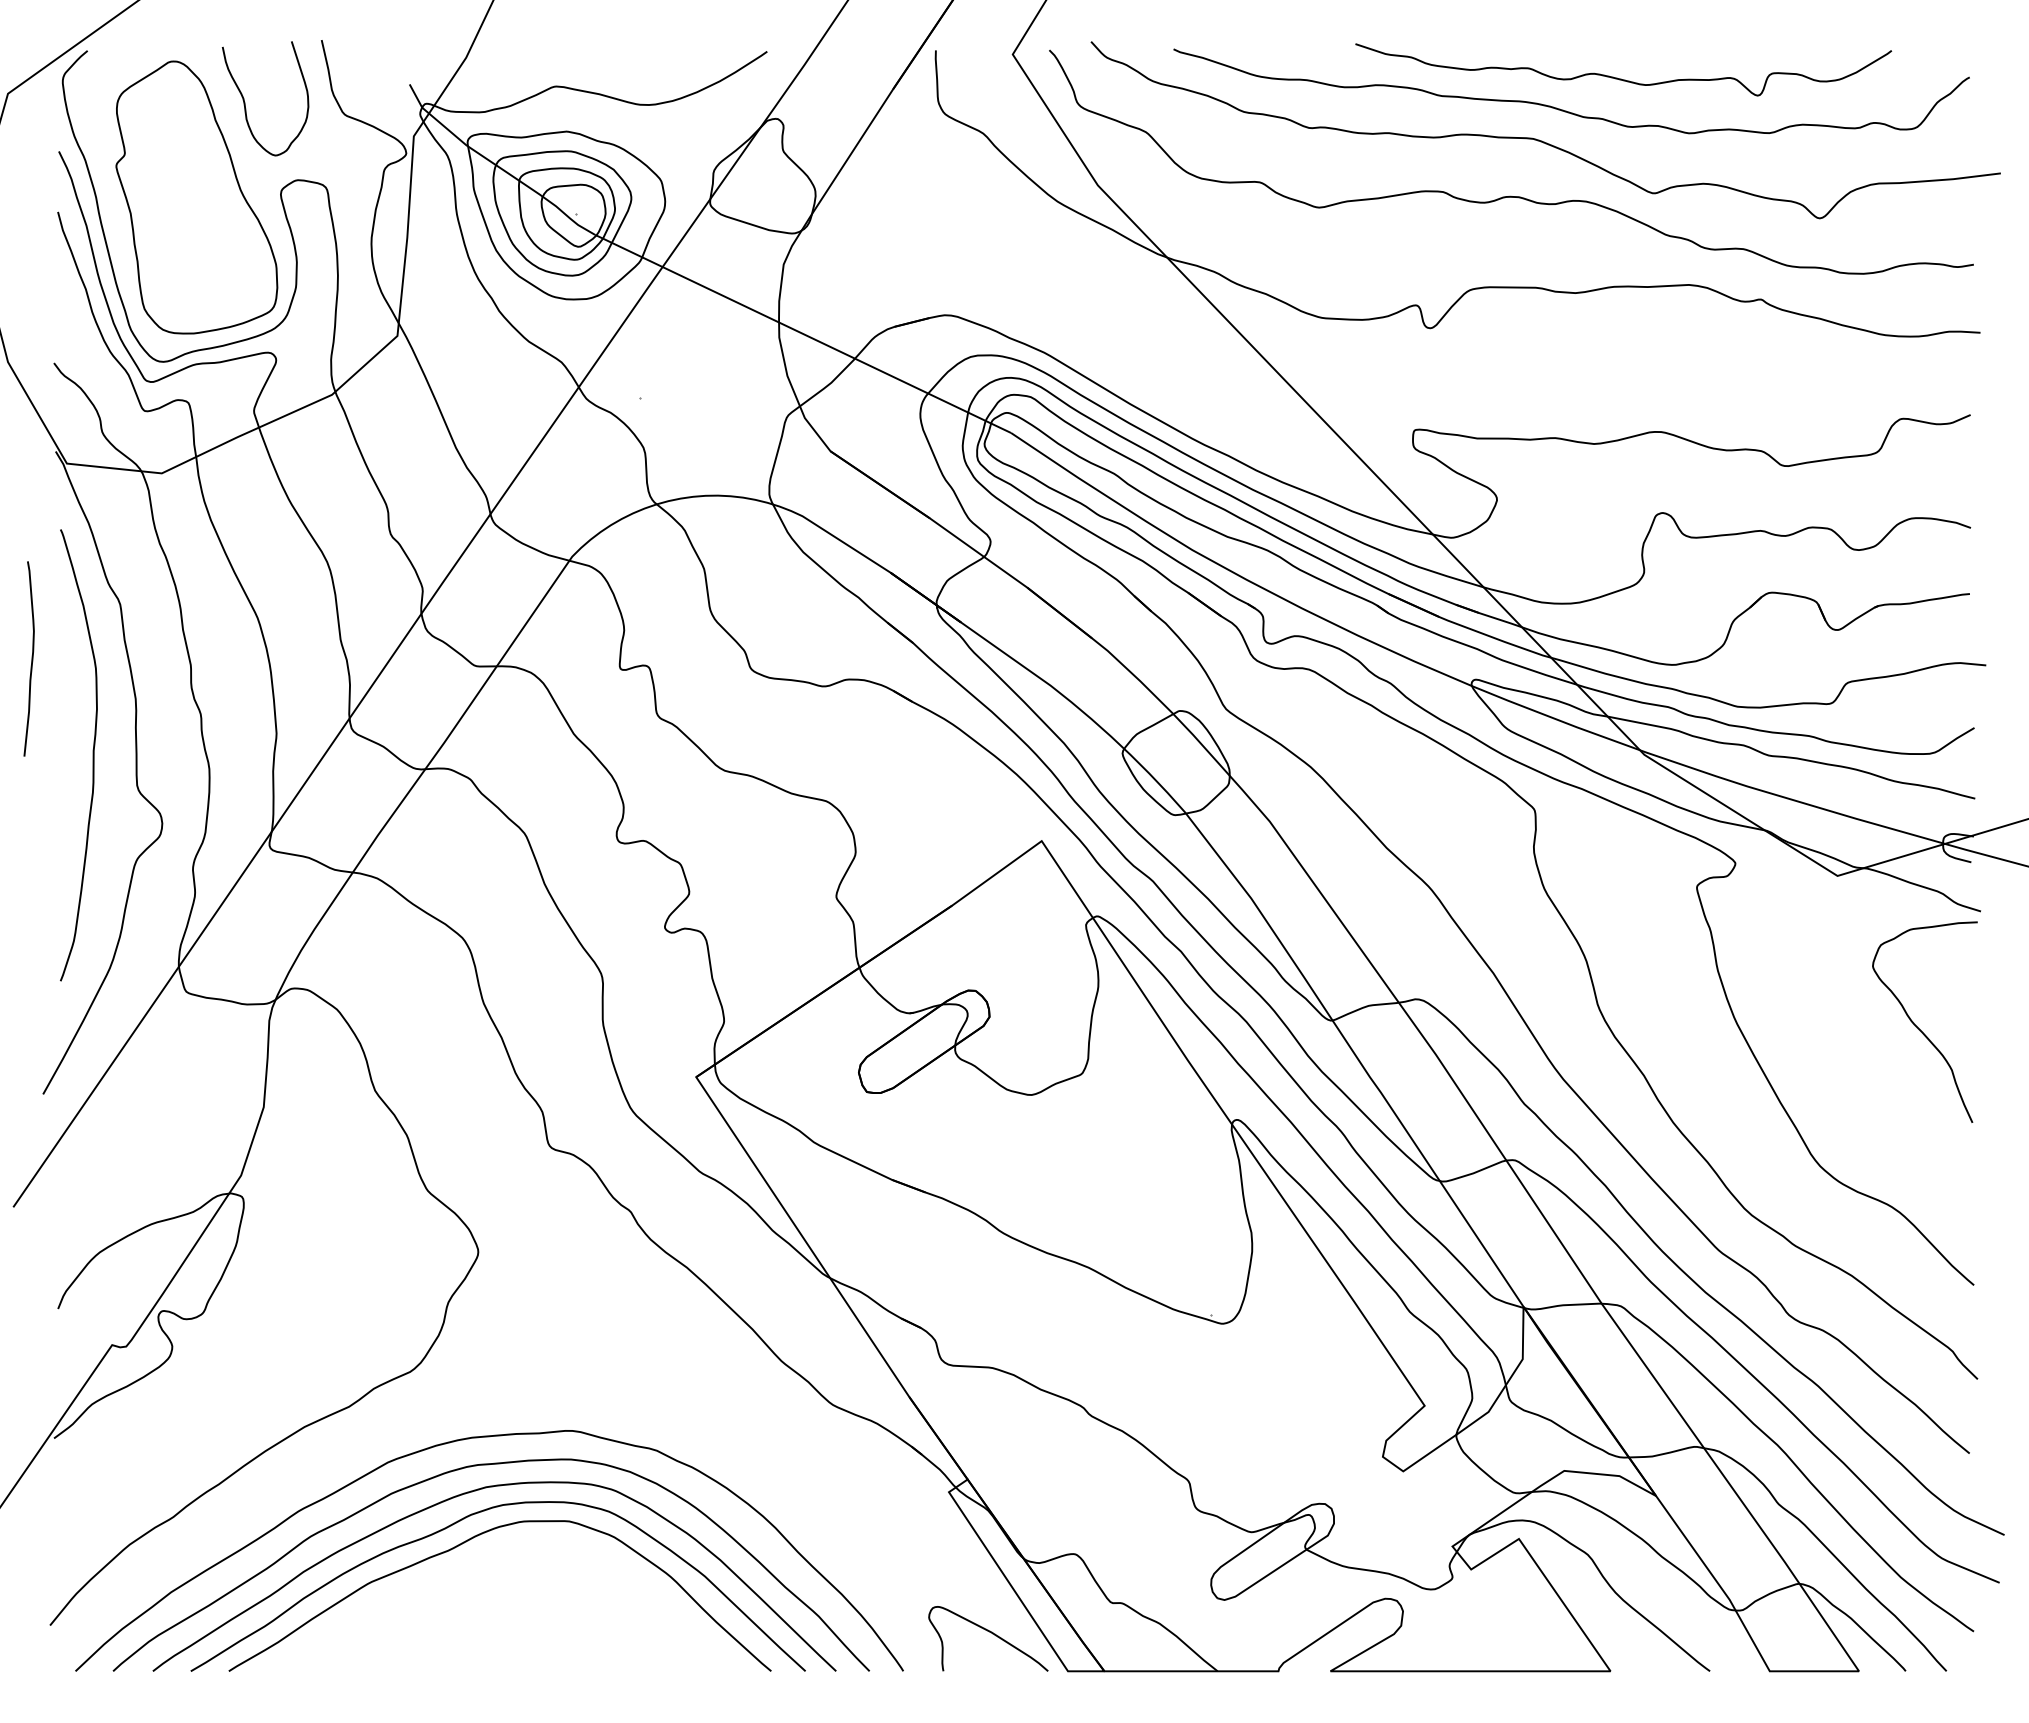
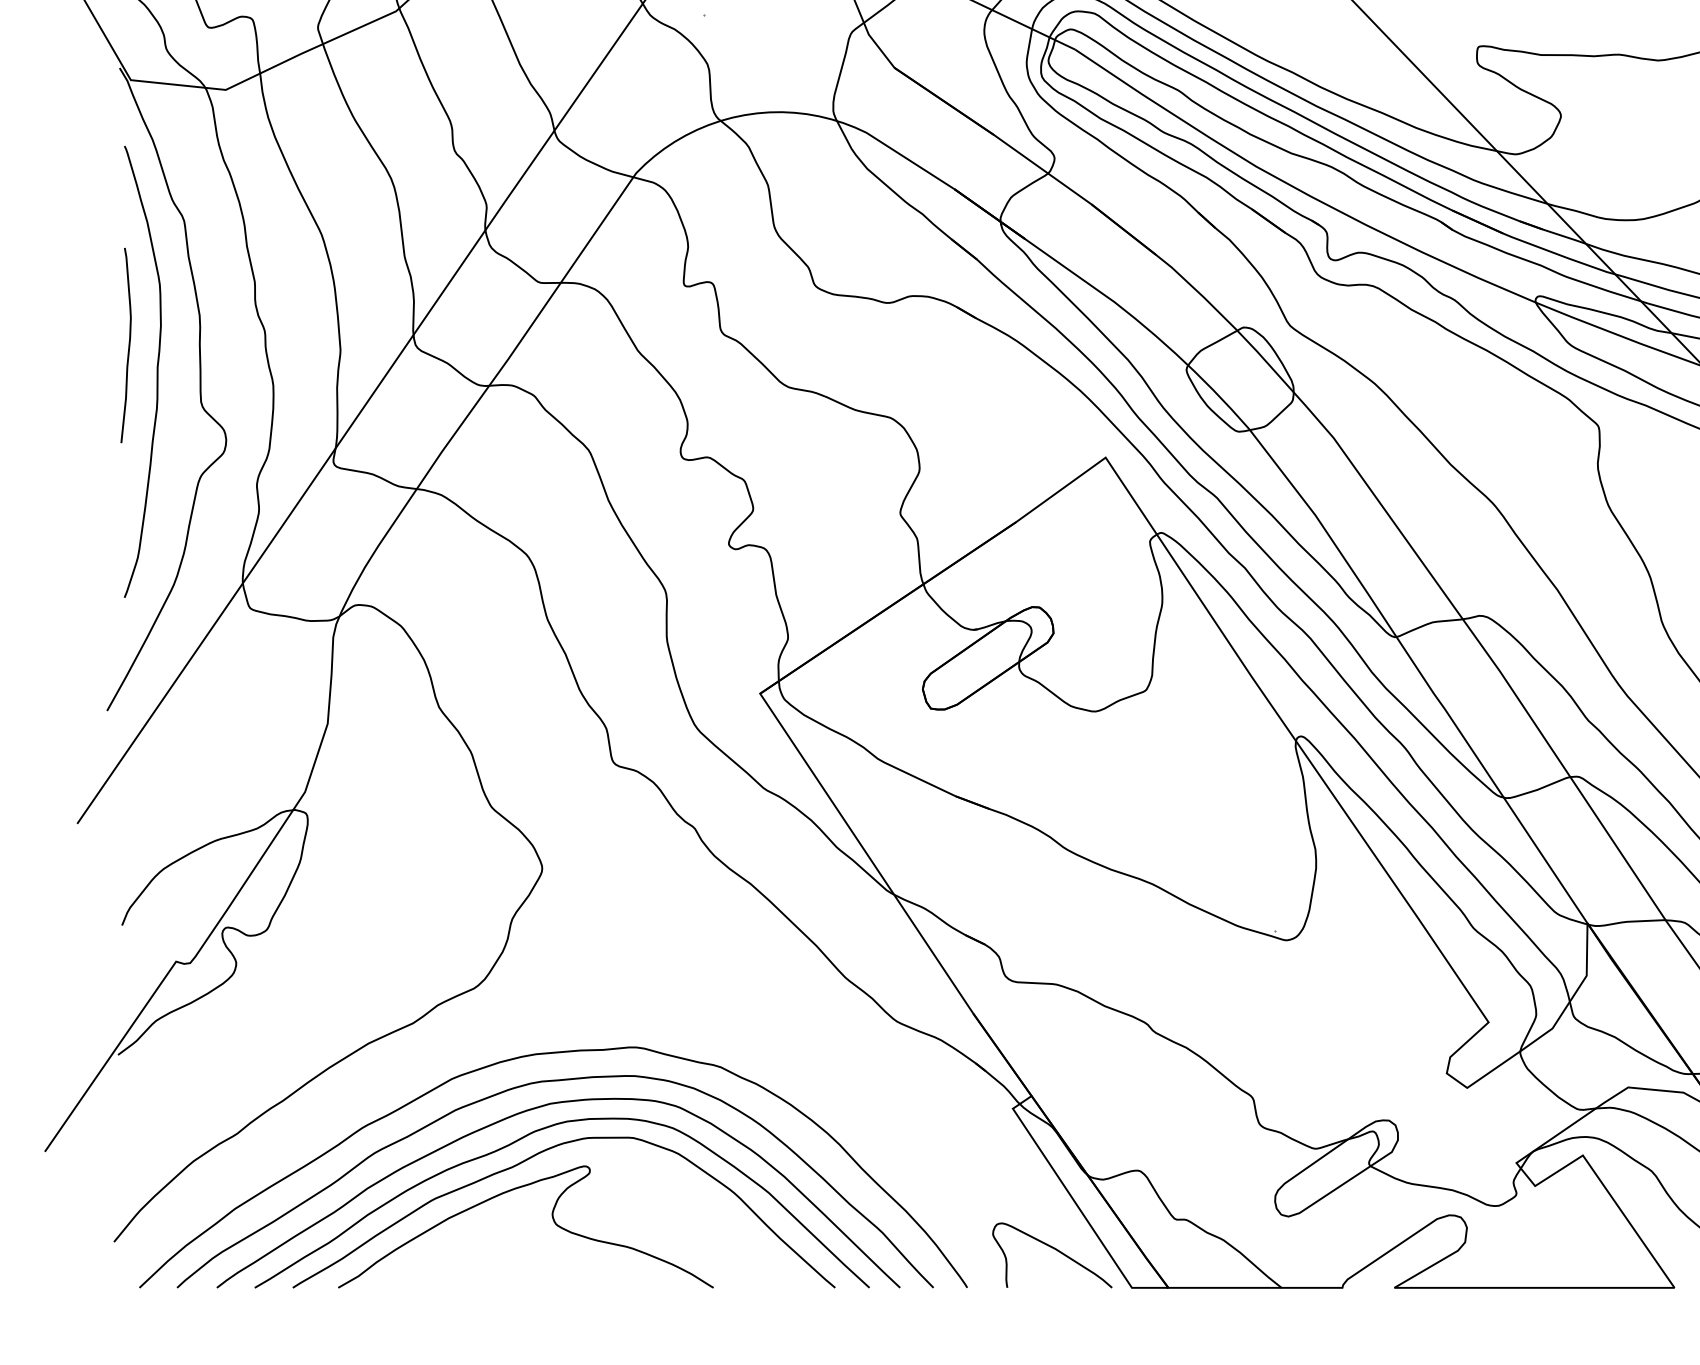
curve: (31, 658) -> (128, 345), moved
curve: (487, 1599) -> (551, 1216), added

